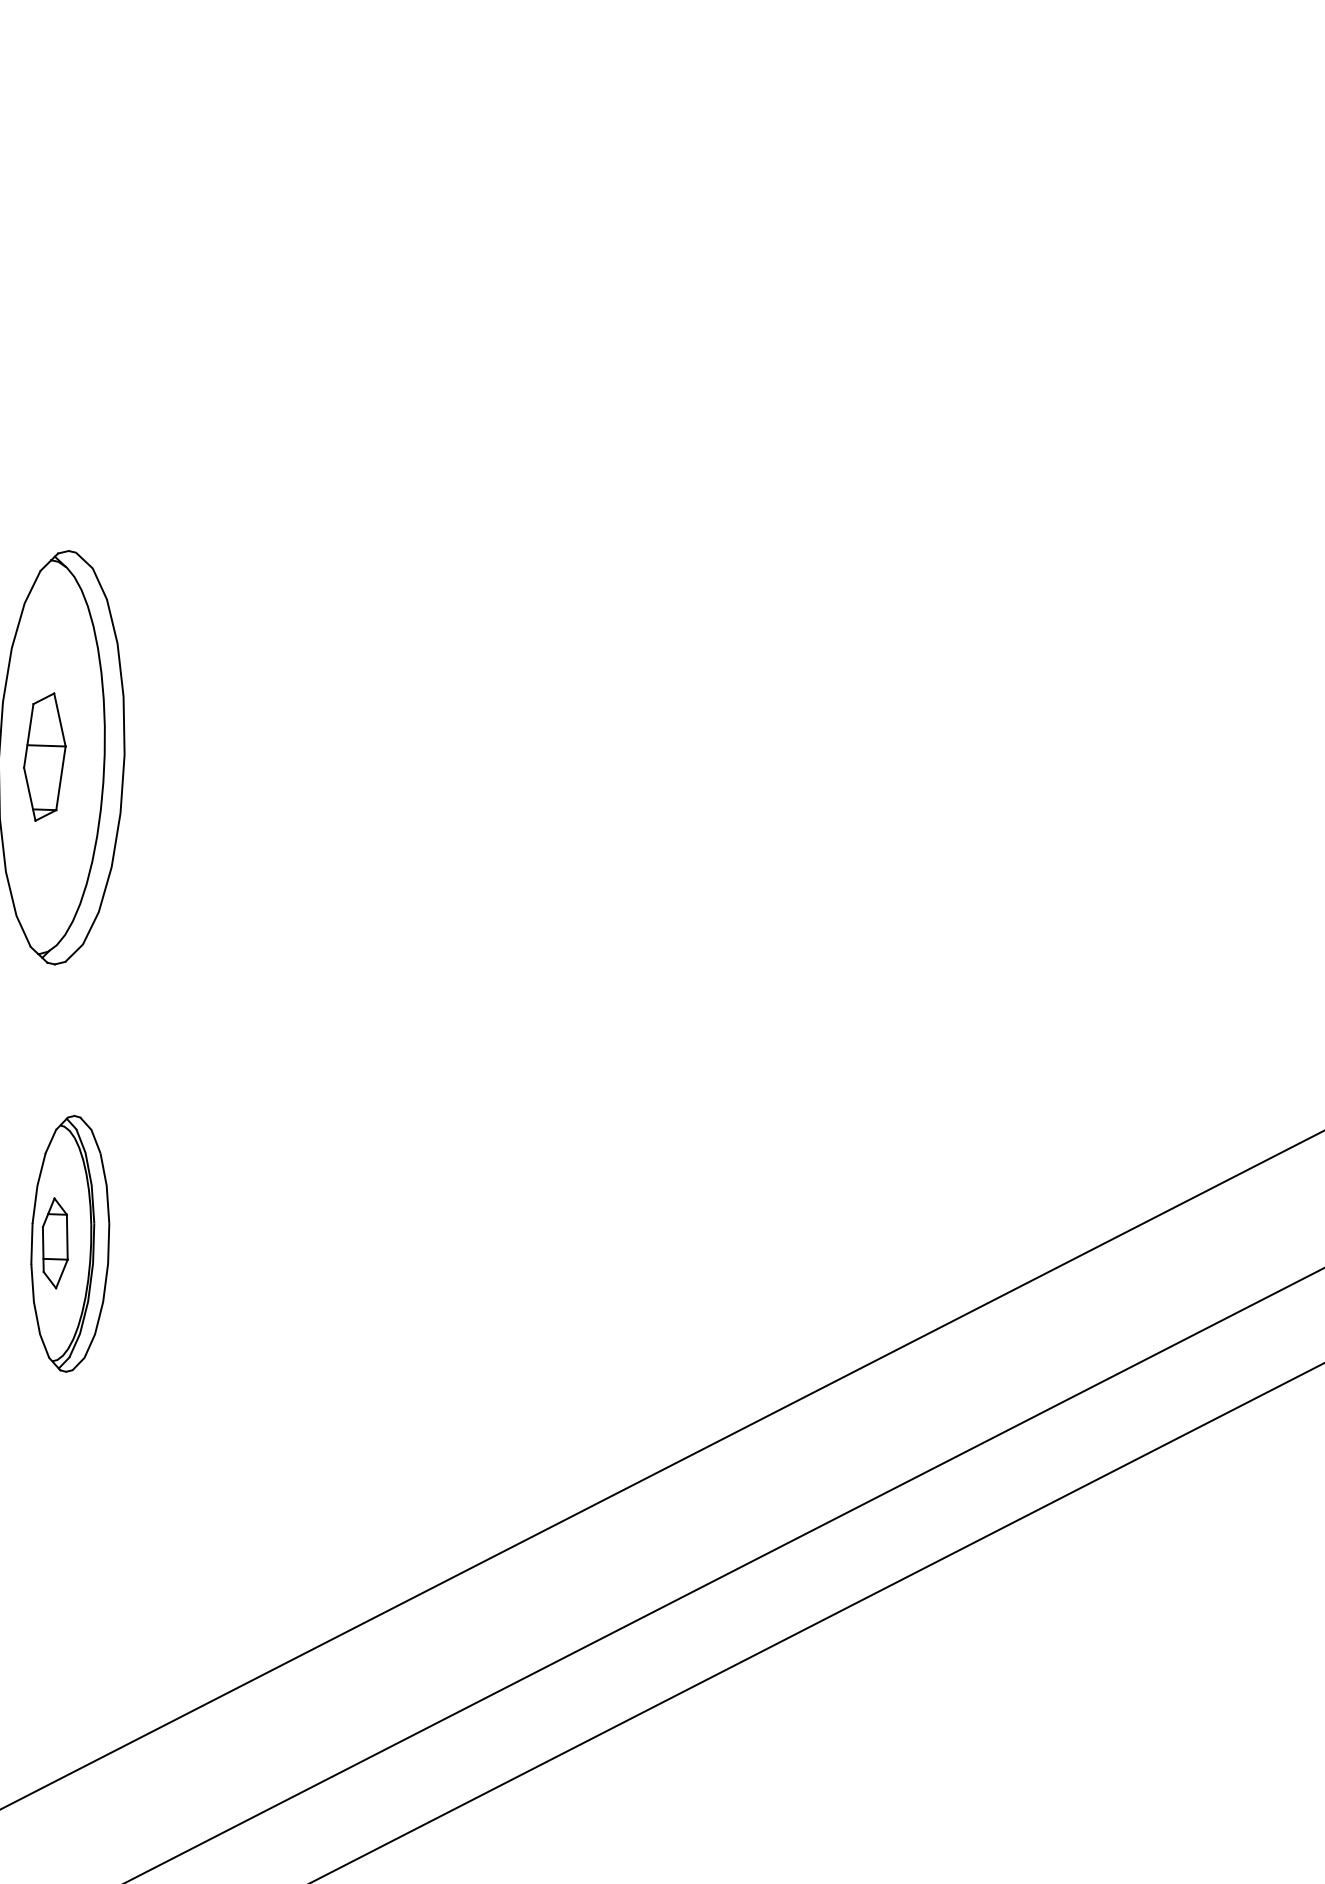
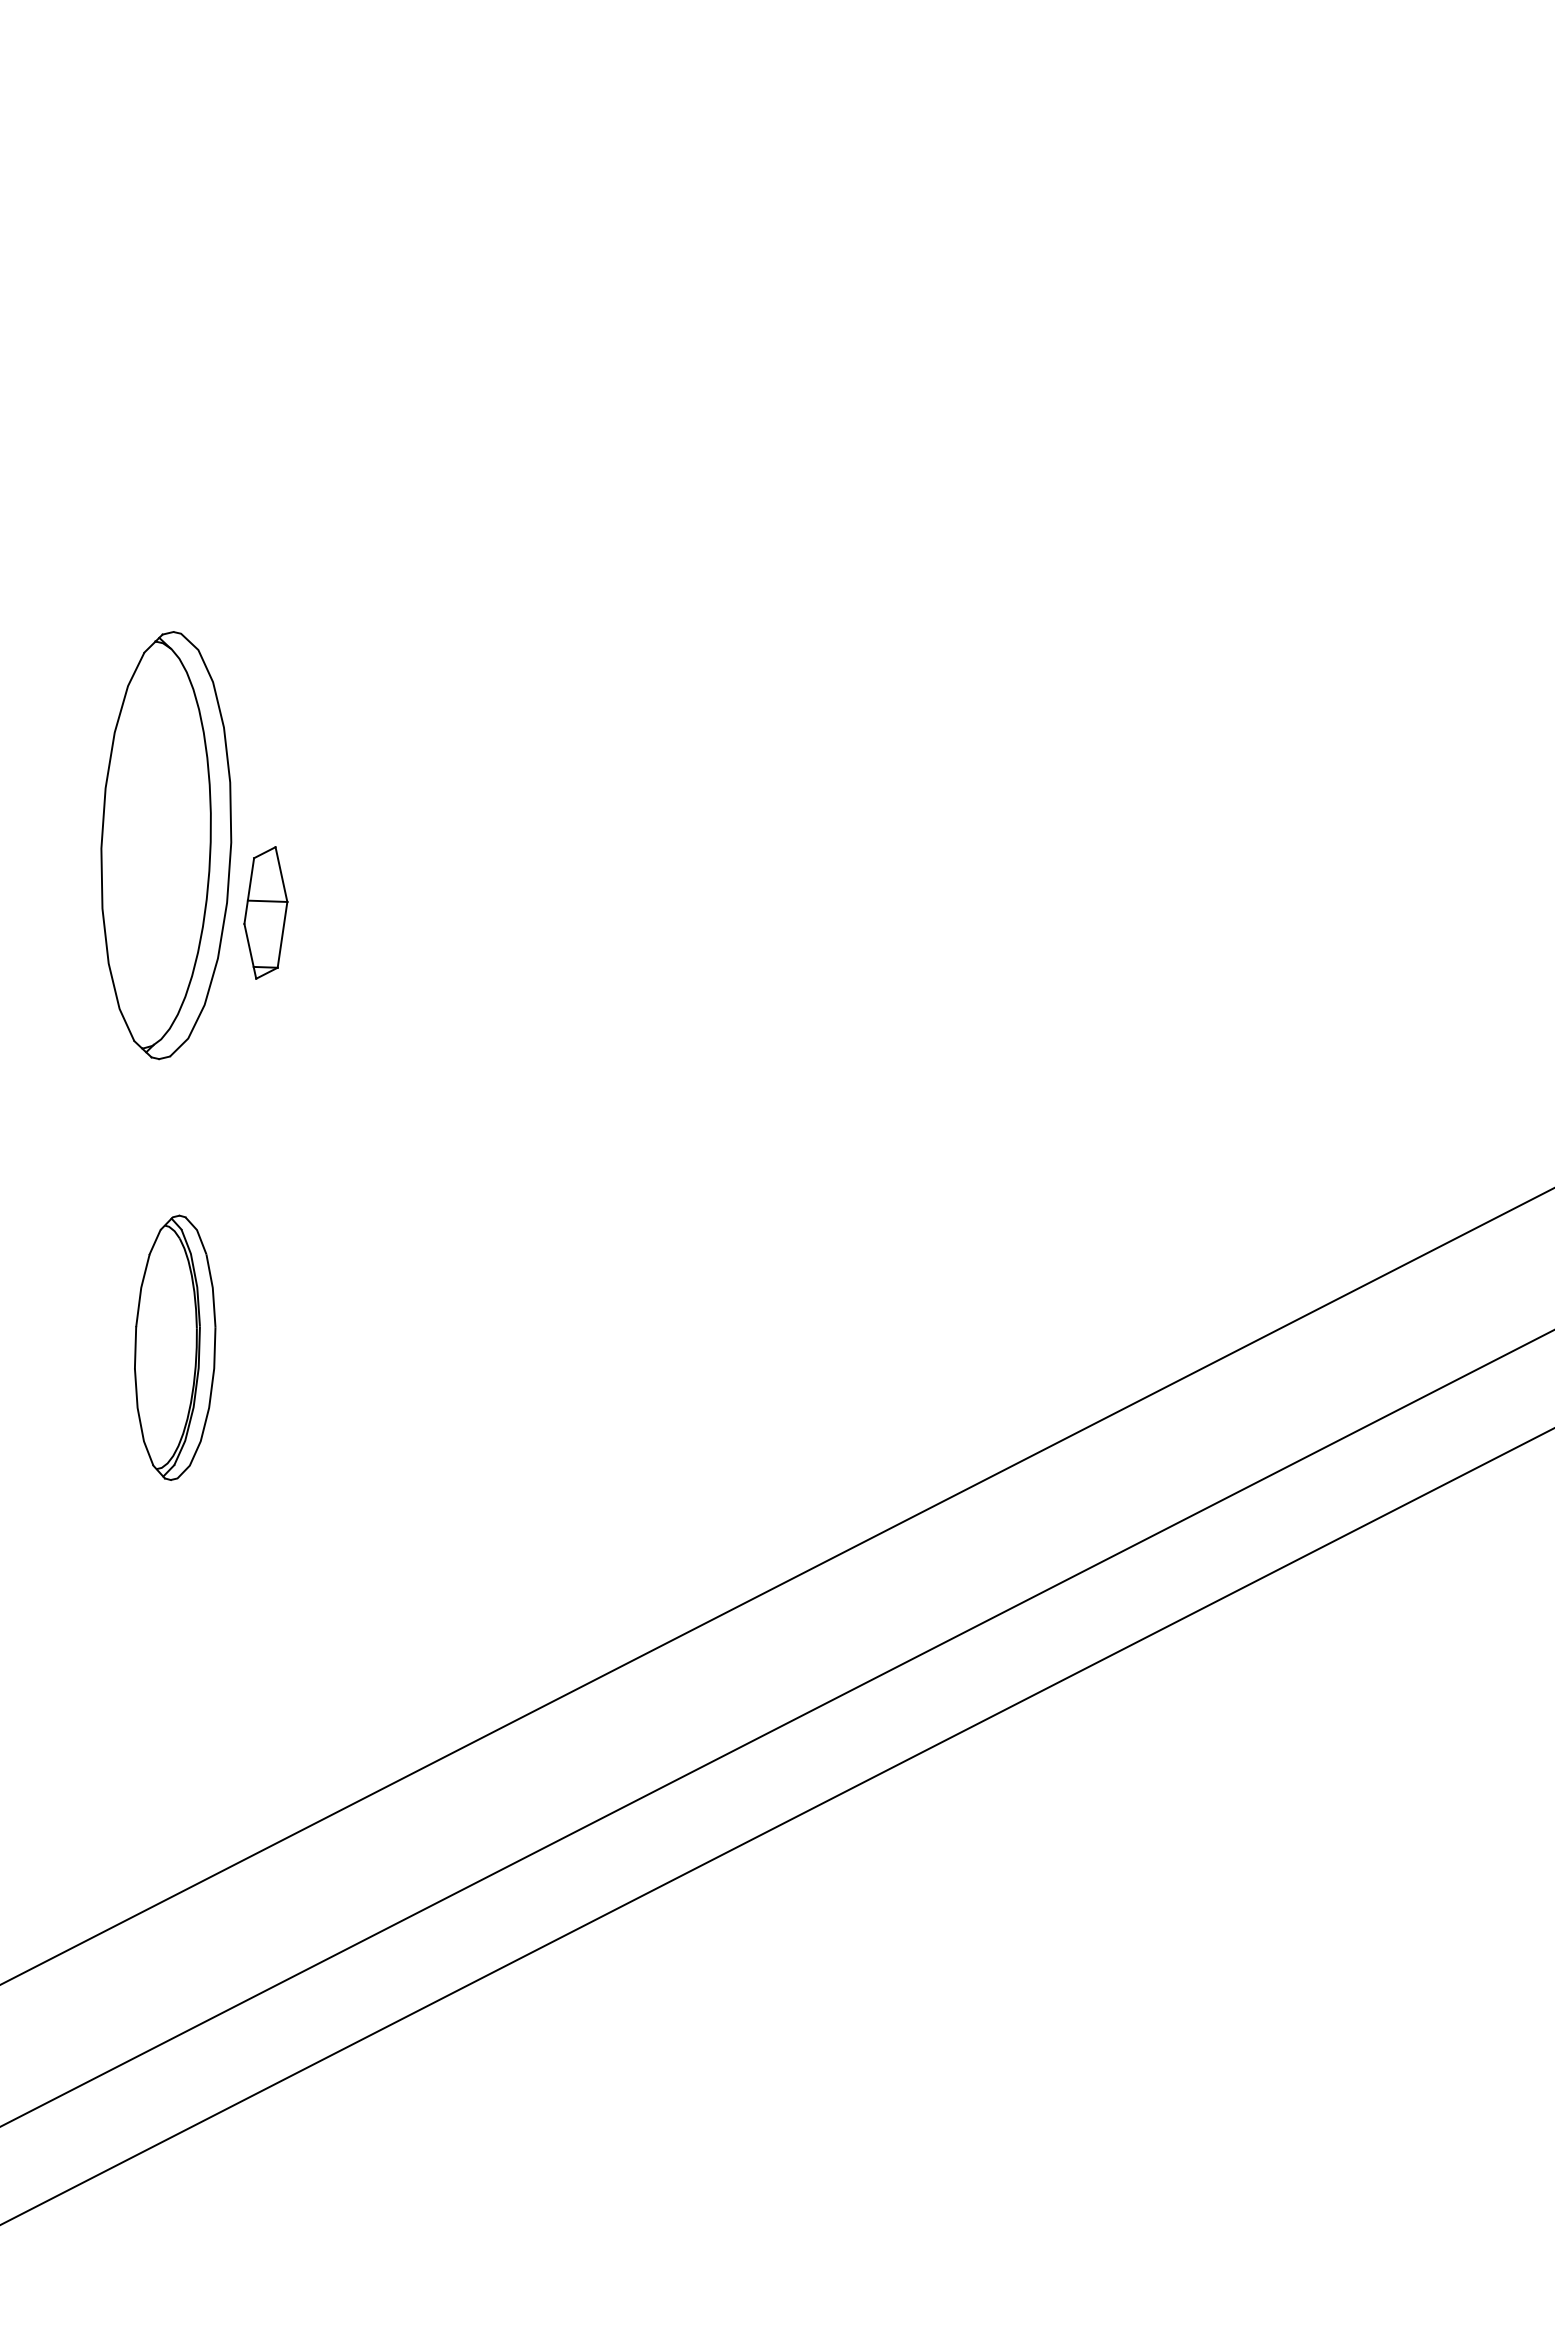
part: (44, 756) -> (265, 912), moved
part: (55, 1242) -> (159, 1346), removed

